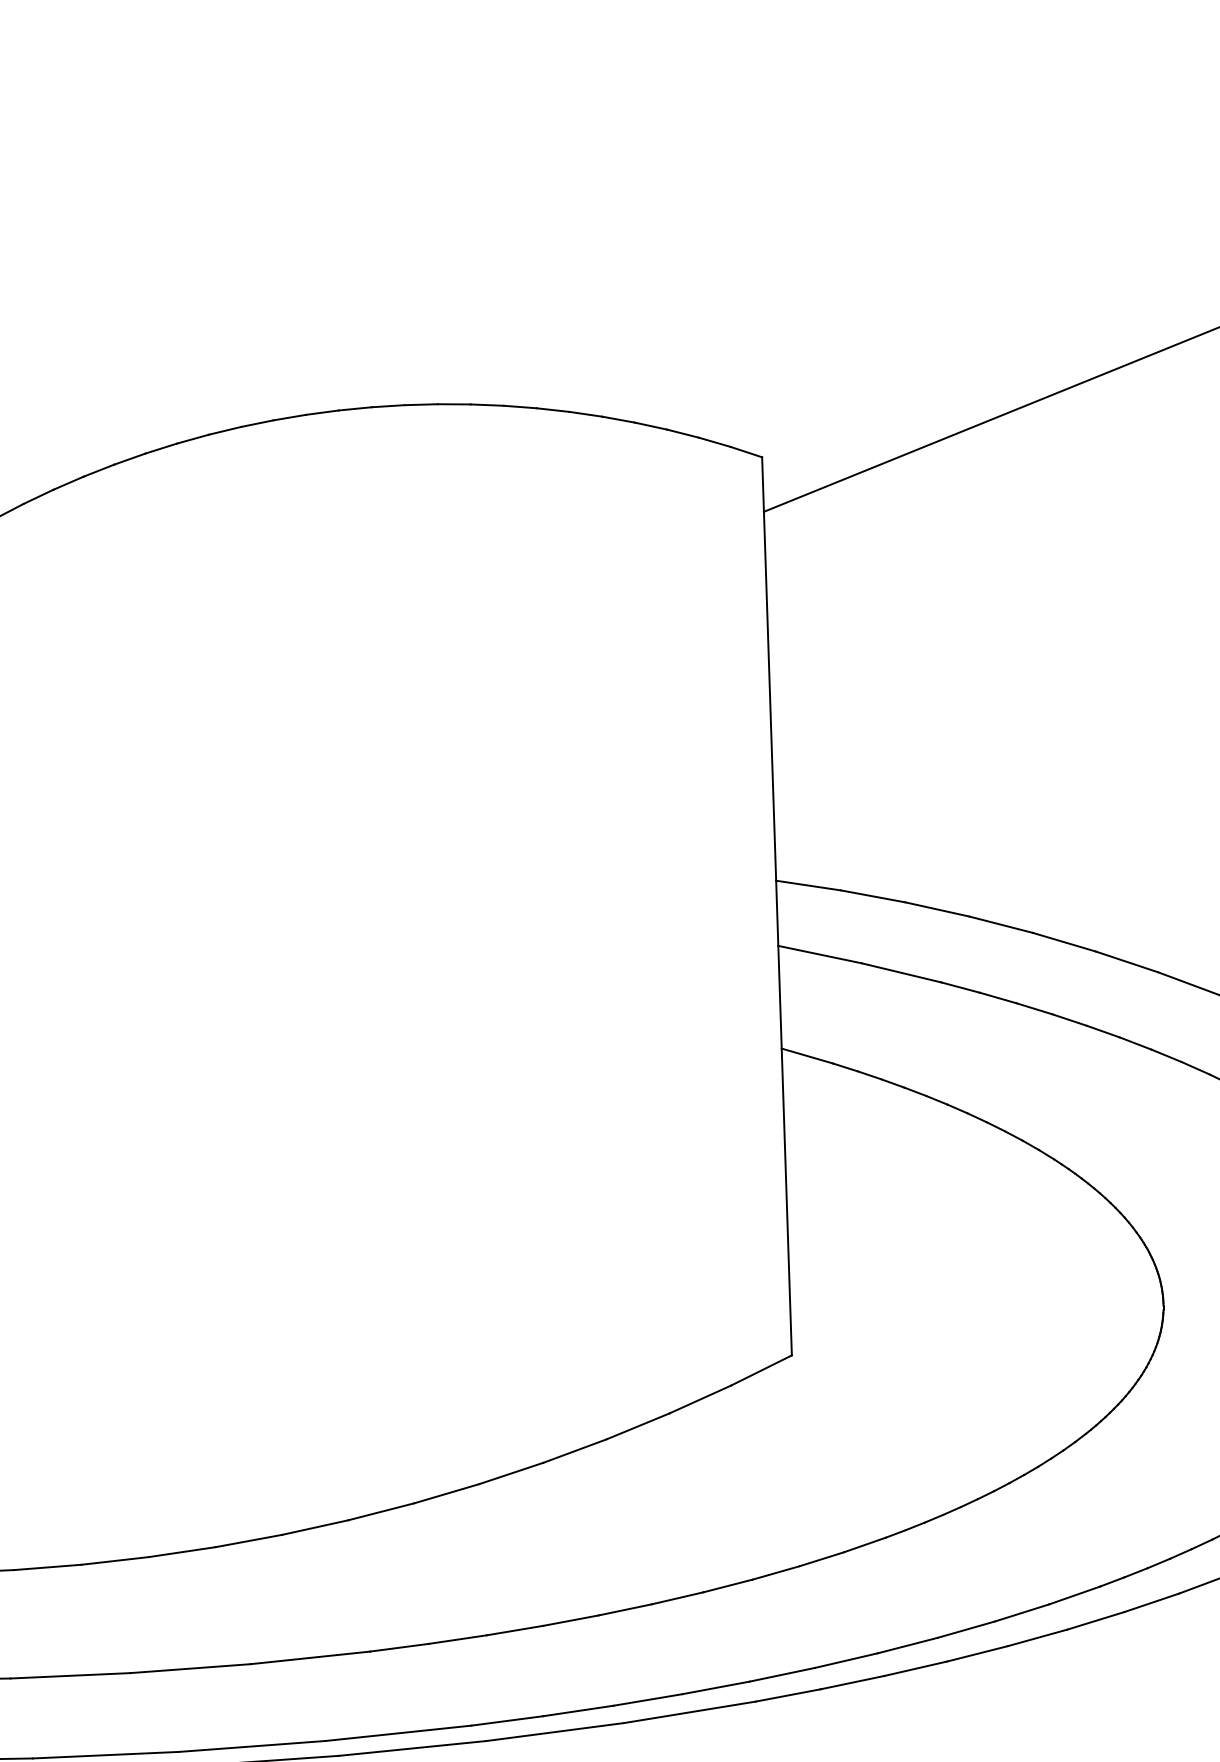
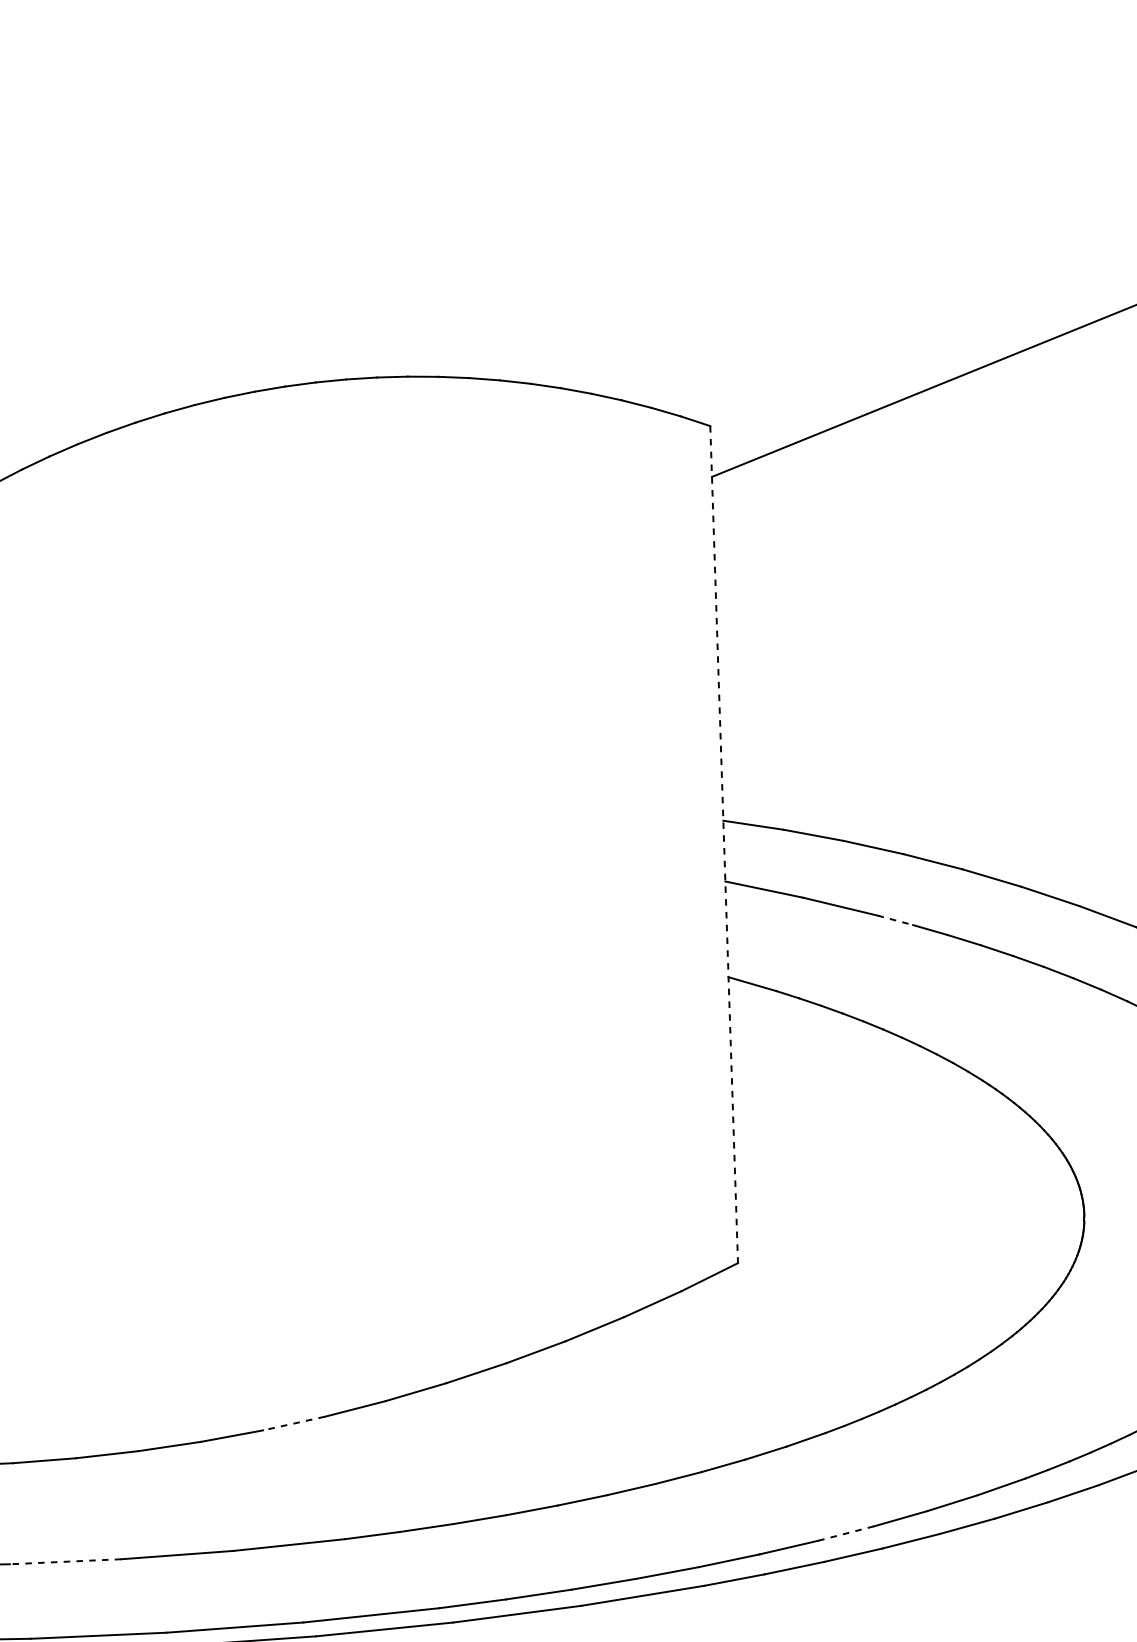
line: (777, 906) -> (724, 844), solid -> dashed
line: (960, 987) -> (895, 920), solid -> dashed
line: (315, 1527) -> (294, 1423), solid -> dashed
line: (907, 1645) -> (845, 1533), solid -> dashed
line: (70, 1675) -> (65, 1561), solid -> dashed

